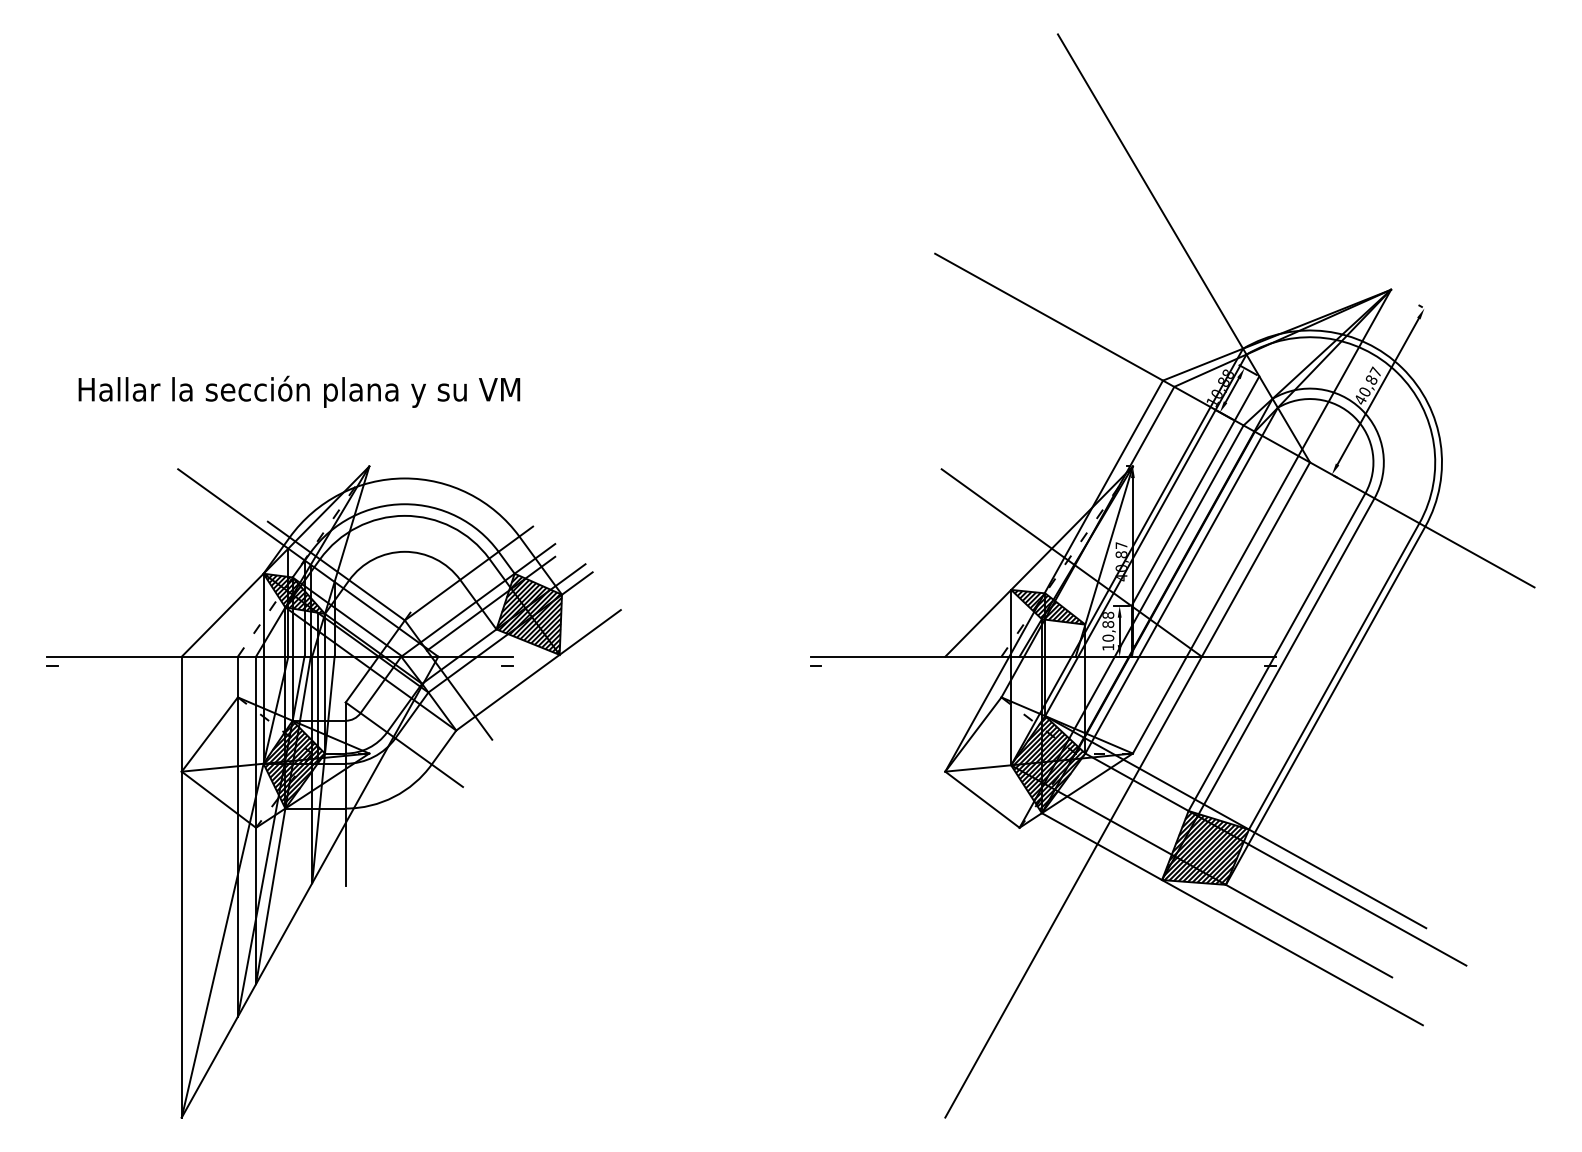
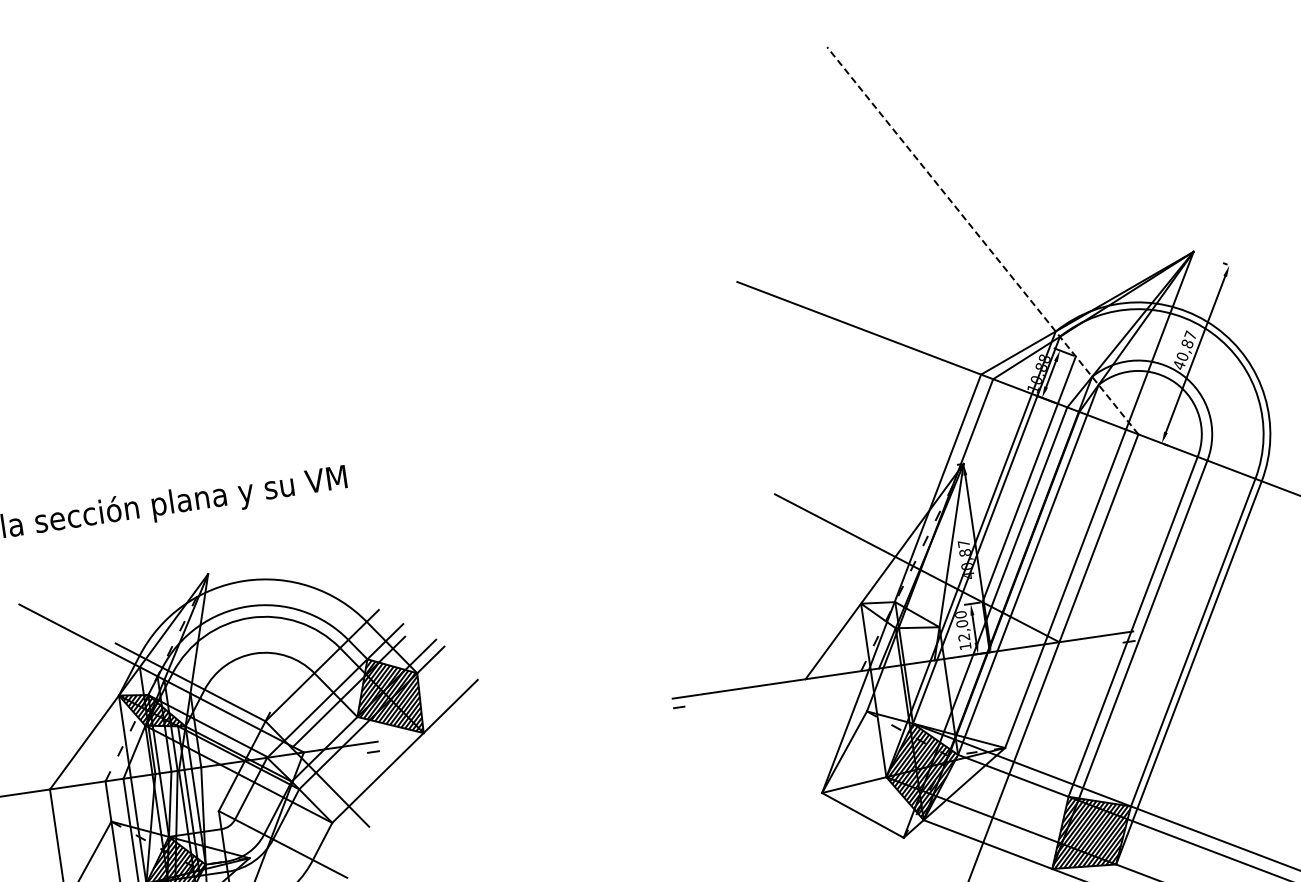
line: (1183, 247) -> (982, 239), solid -> dashed
hatch: (1048, 607) -> (900, 615), removed
text: (1108, 626) -> (962, 625), 10,88 -> 12,00

